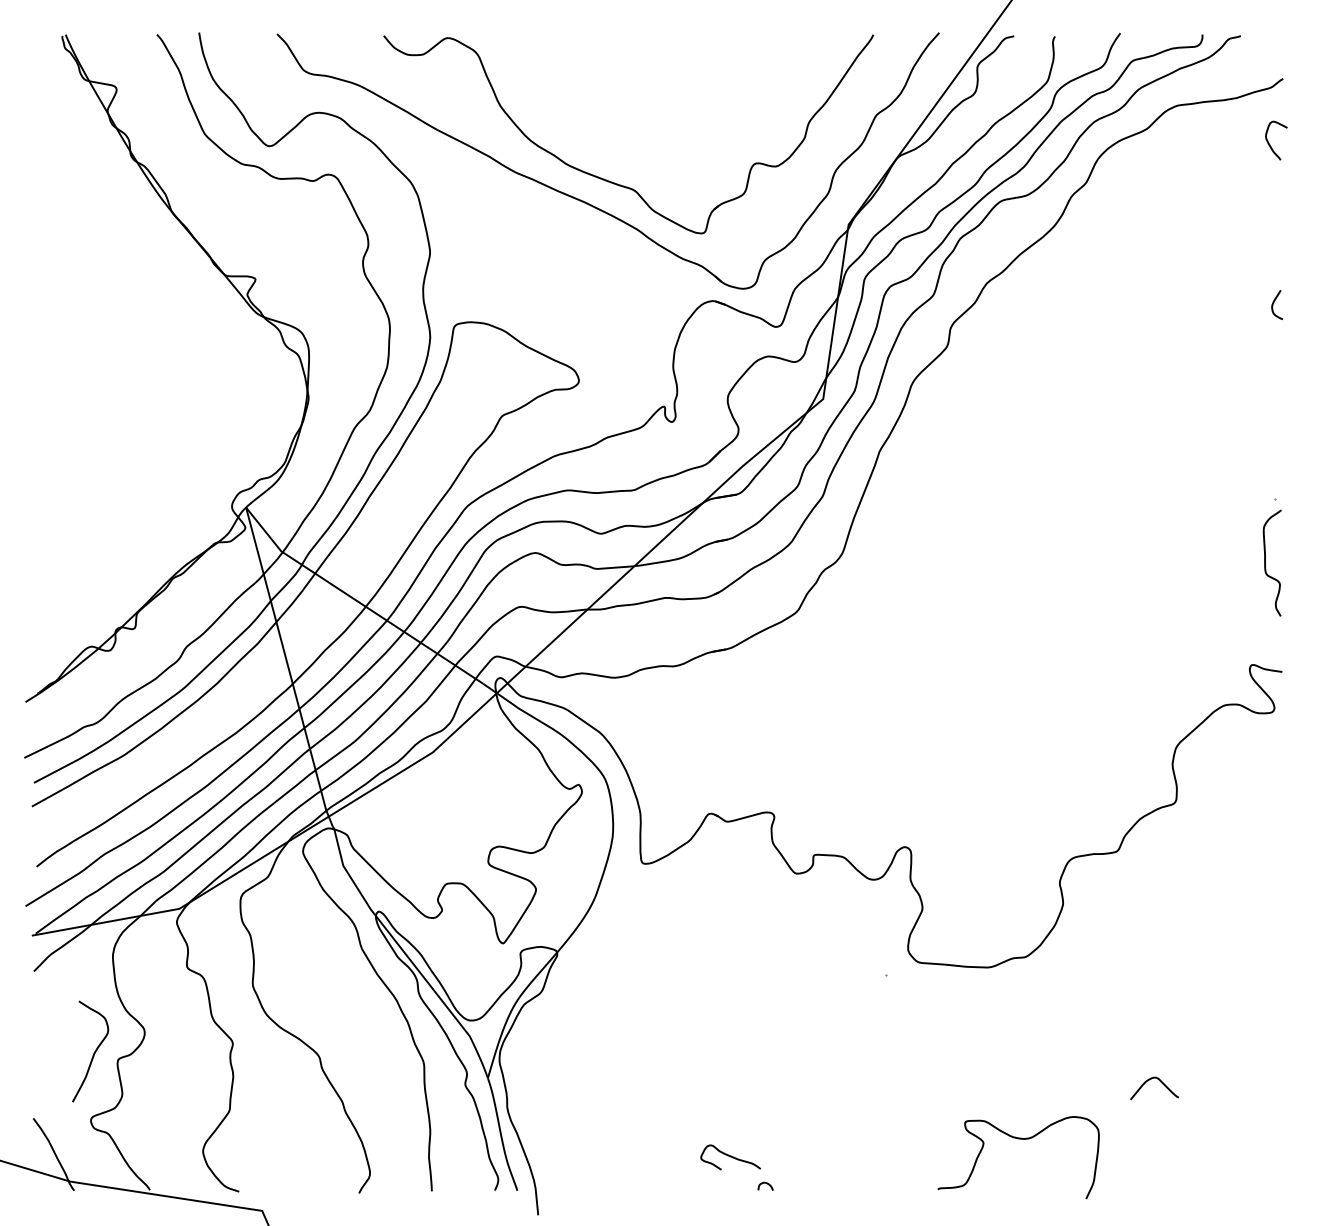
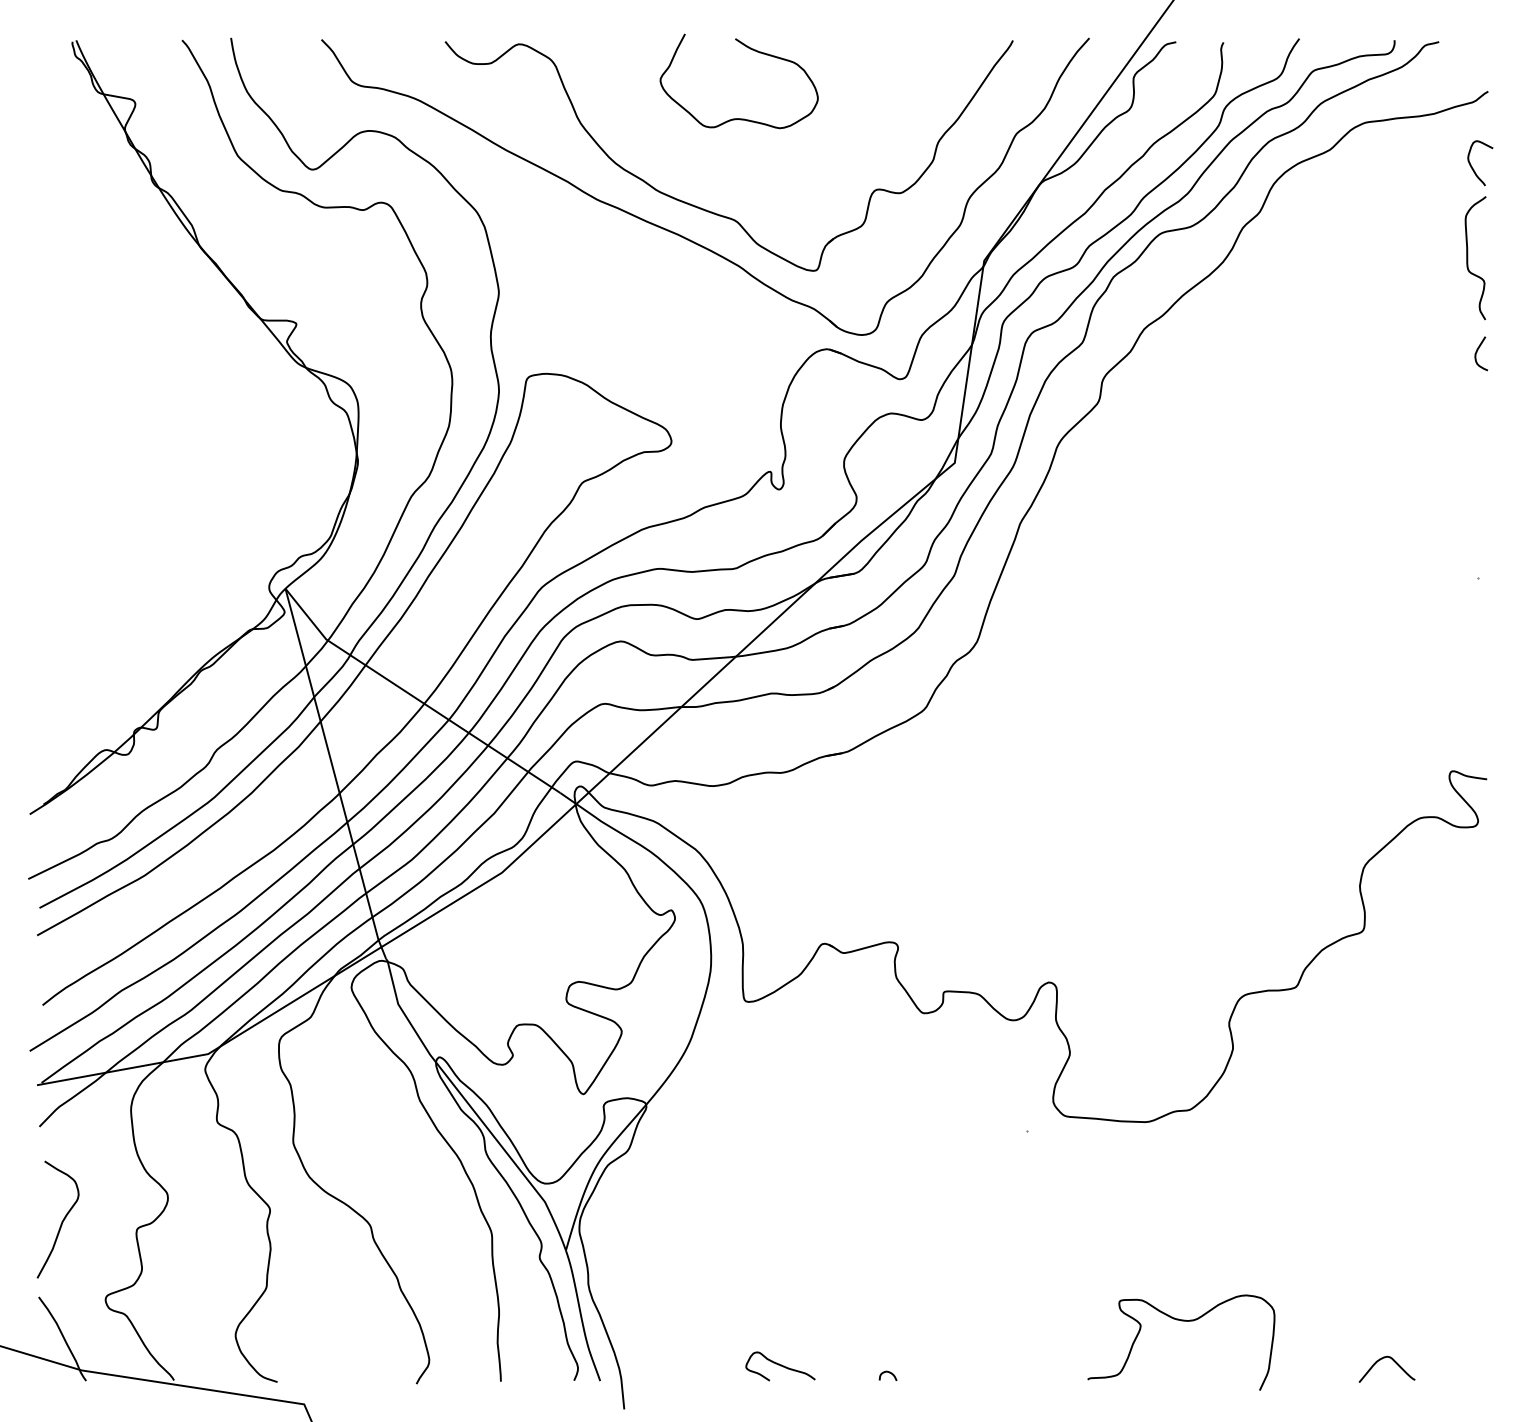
curve: (650, 44) -> (754, 51), added
curve: (1266, 563) -> (1468, 258), moved
curve: (93, 1053) -> (61, 1221), moved
curve: (1150, 1079) -> (1382, 1359), moved
curve: (730, 1157) -> (780, 1366), moved

